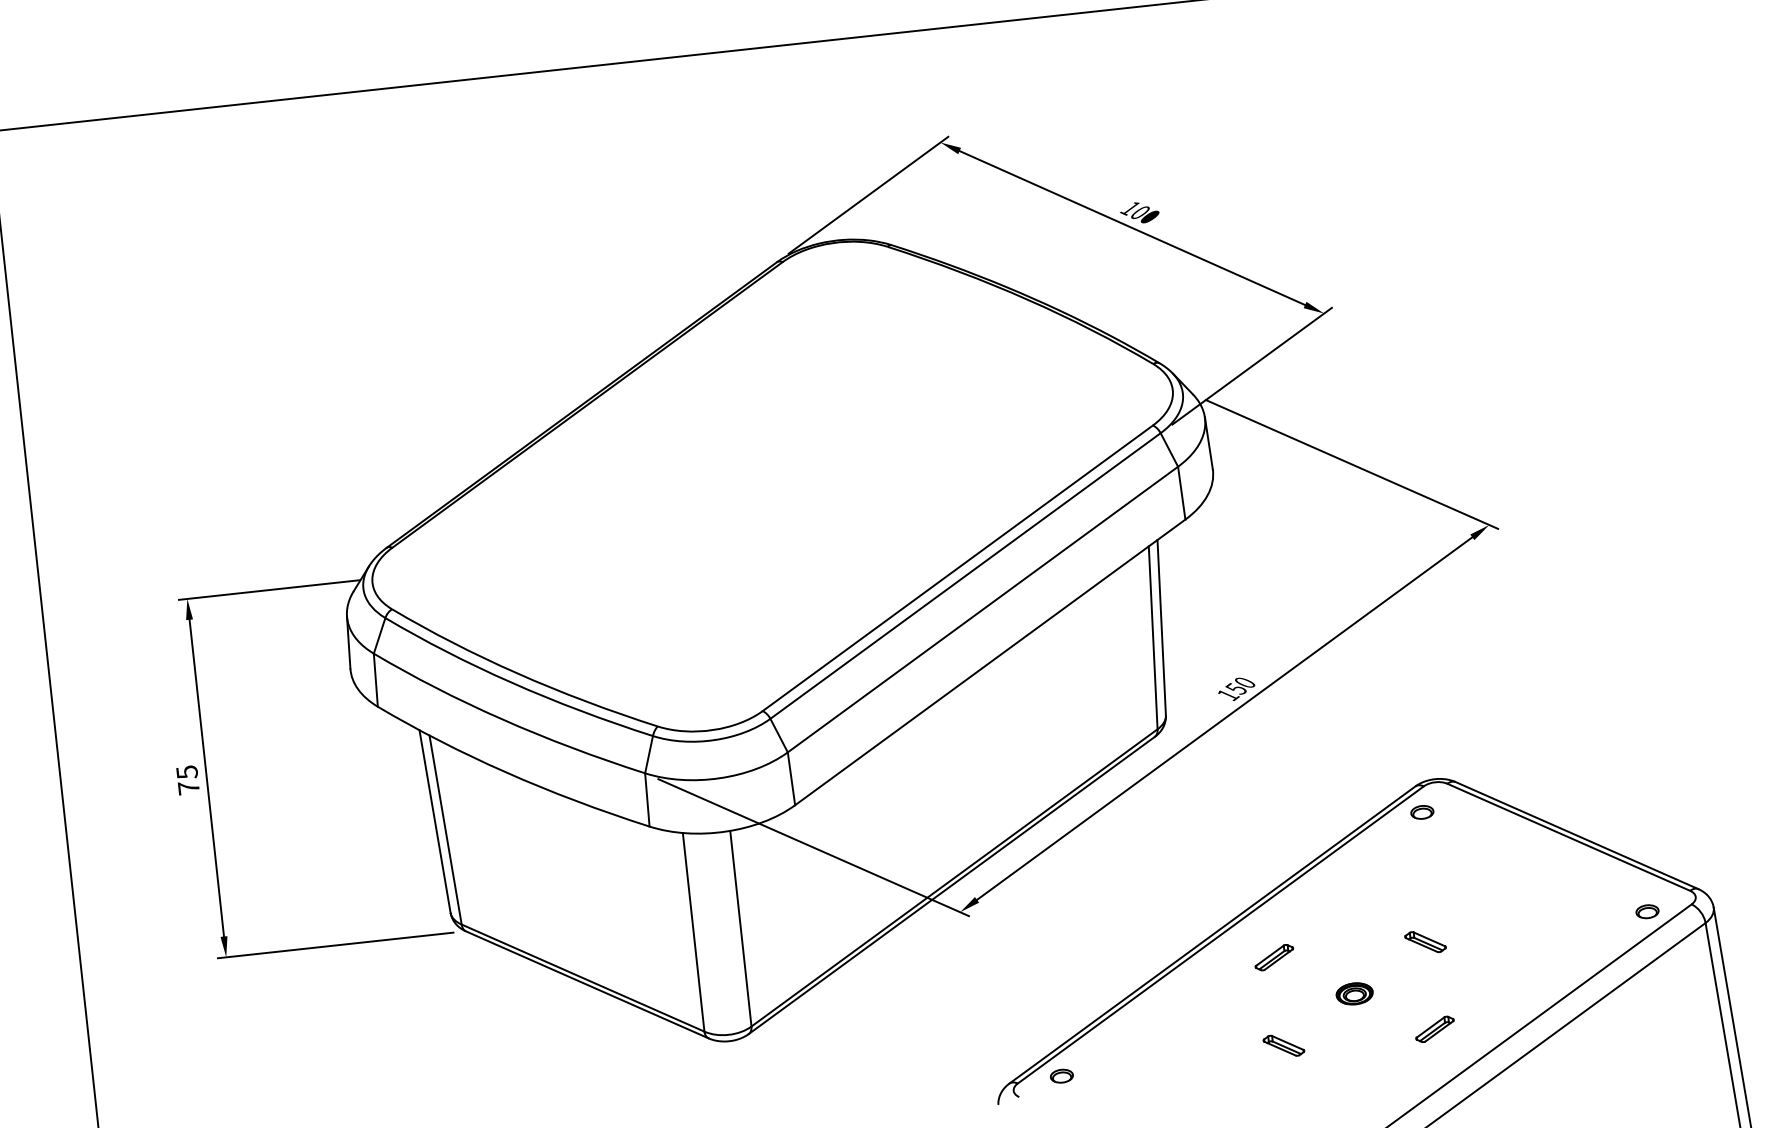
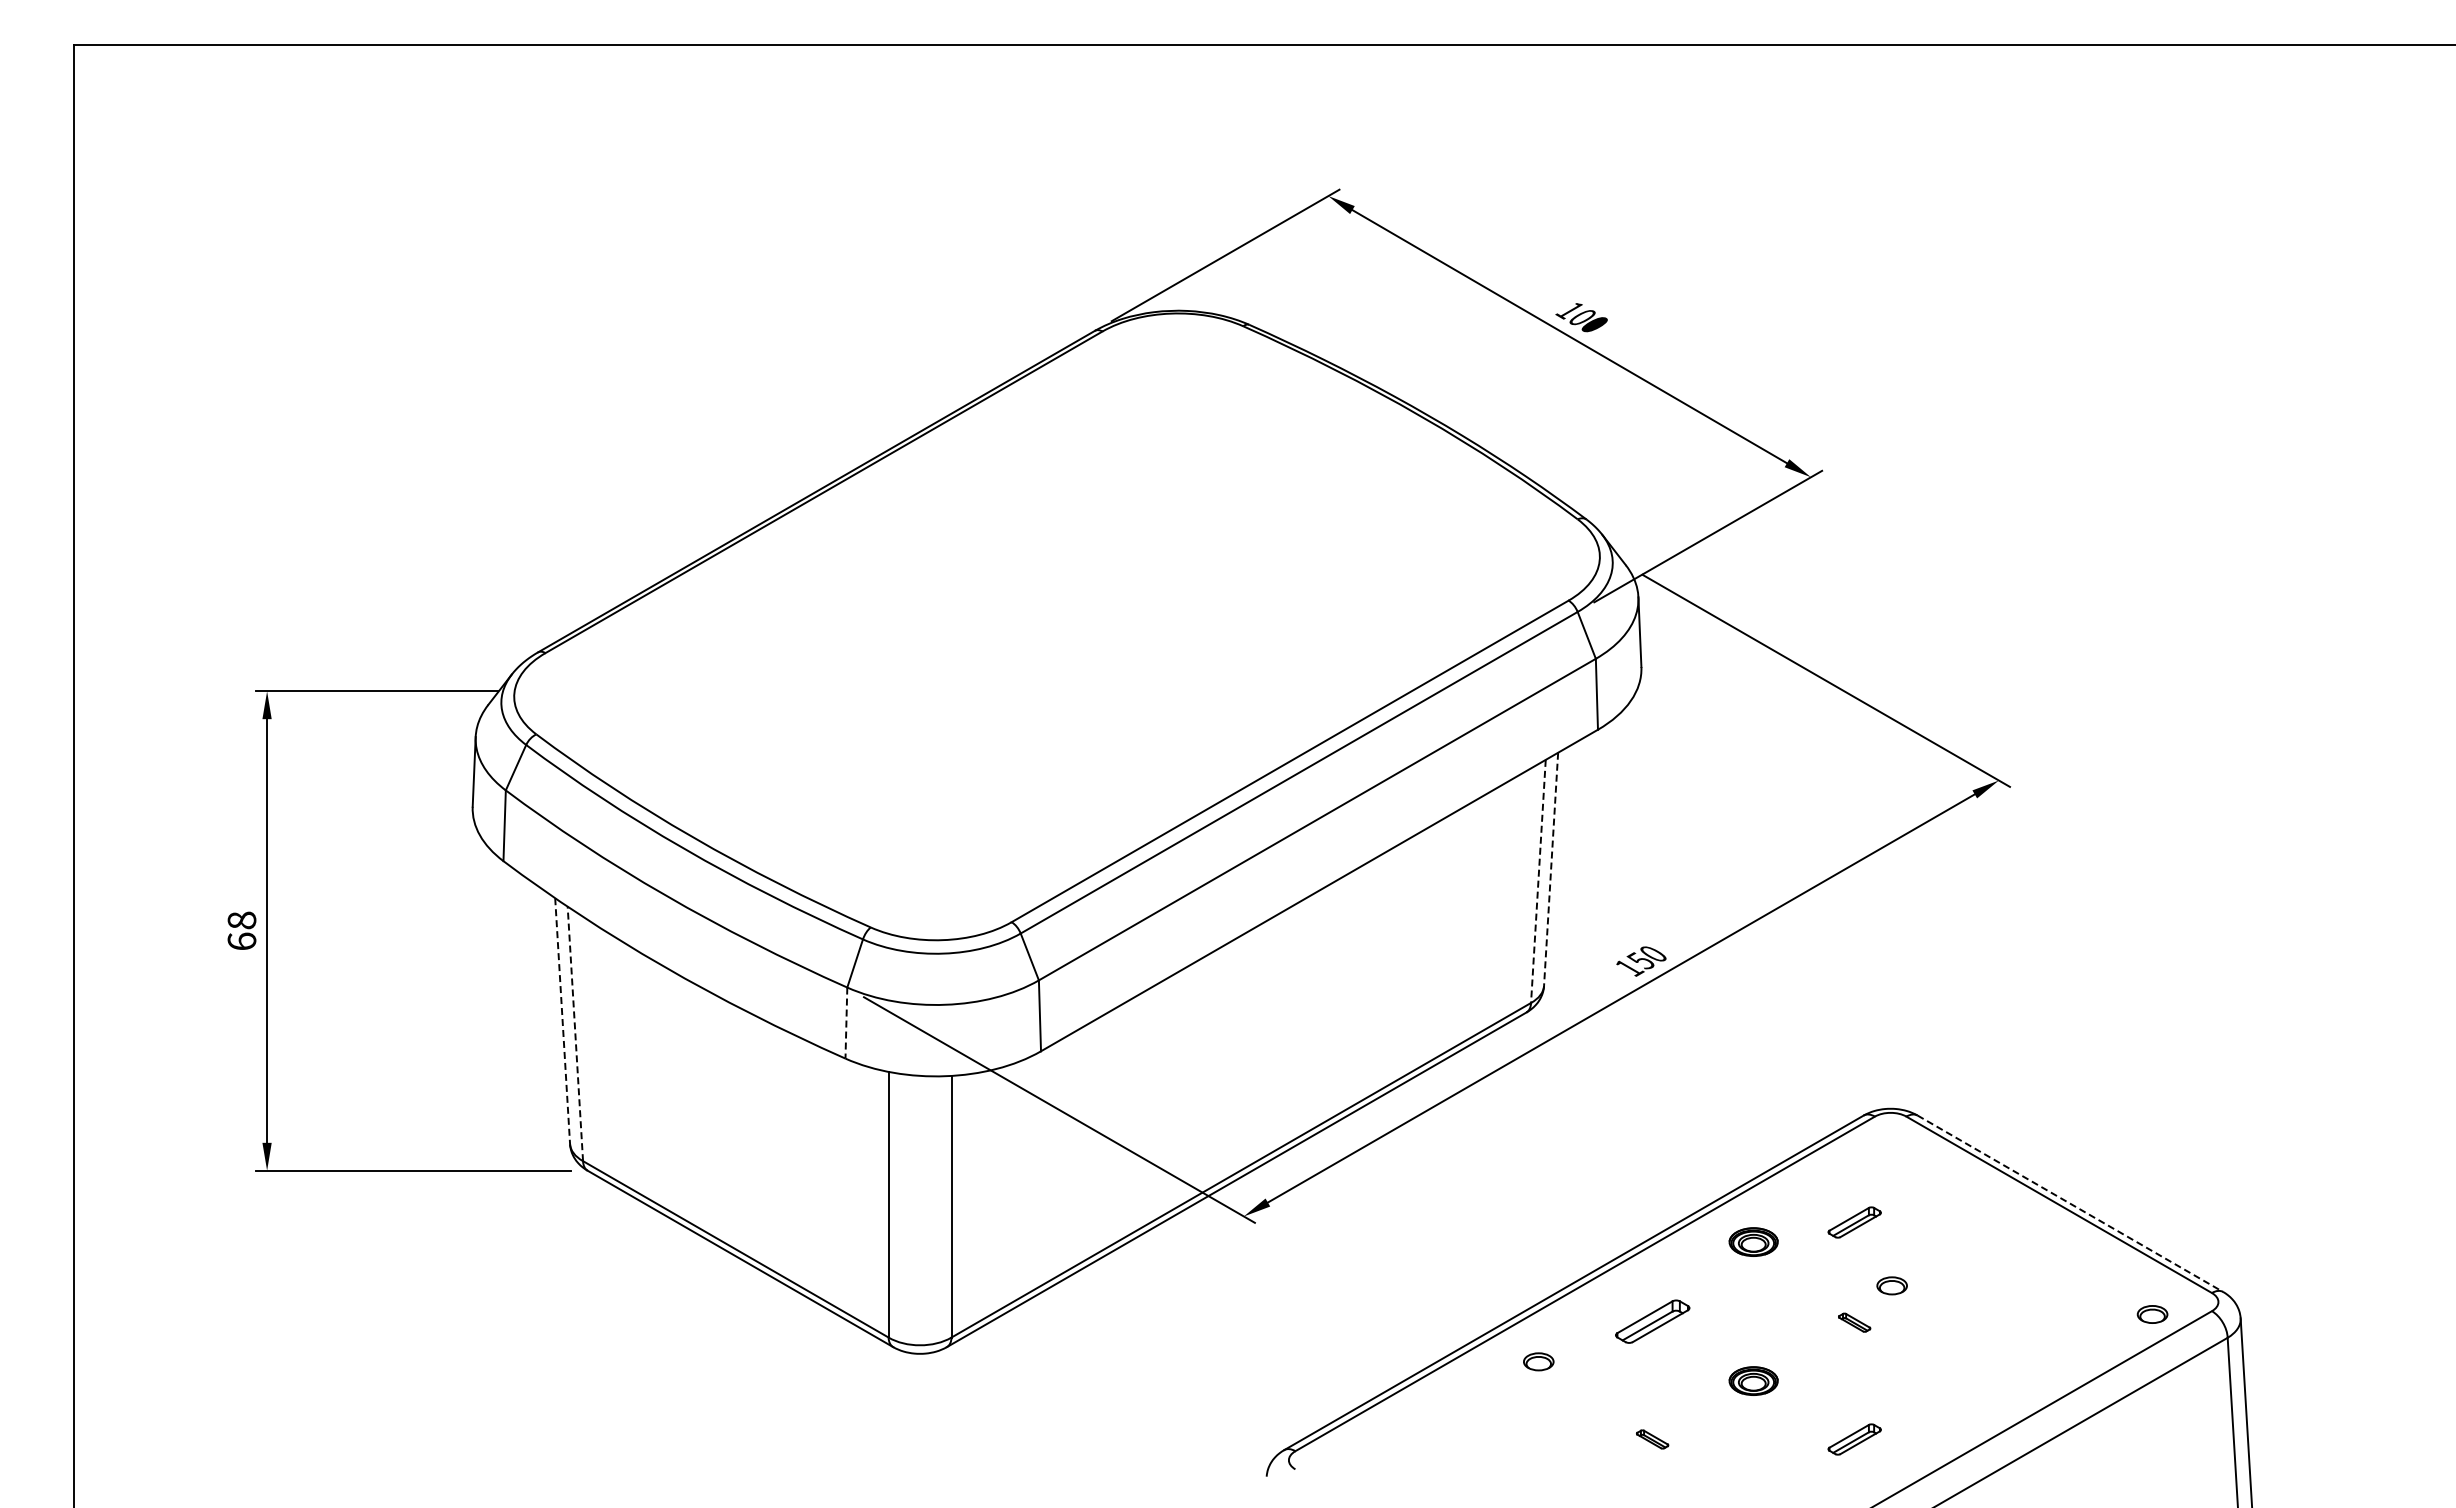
line: (1162, 627) -> (1551, 869), solid -> dashed
line: (1153, 637) -> (1538, 881), solid -> dashed
text: (187, 779) -> (241, 930), 75 -> 68
line: (647, 800) -> (846, 1023), solid -> dashed
part: (1421, 812) -> (1891, 1285), moved
line: (434, 821) -> (562, 1021), solid -> dashed
line: (445, 829) -> (575, 1033), solid -> dashed
line: (1577, 835) -> (2070, 1203), solid -> dashed
part: (1417, 867) -> (1854, 1222), added
part: (1343, 889) -> (1753, 1241), added
part: (1425, 941) -> (1854, 1322), size x0.6
part: (1274, 957) -> (1652, 1321), size x1.4
part: (1283, 1045) -> (1652, 1439), size x0.6
part: (1061, 1075) -> (1538, 1361), moved

